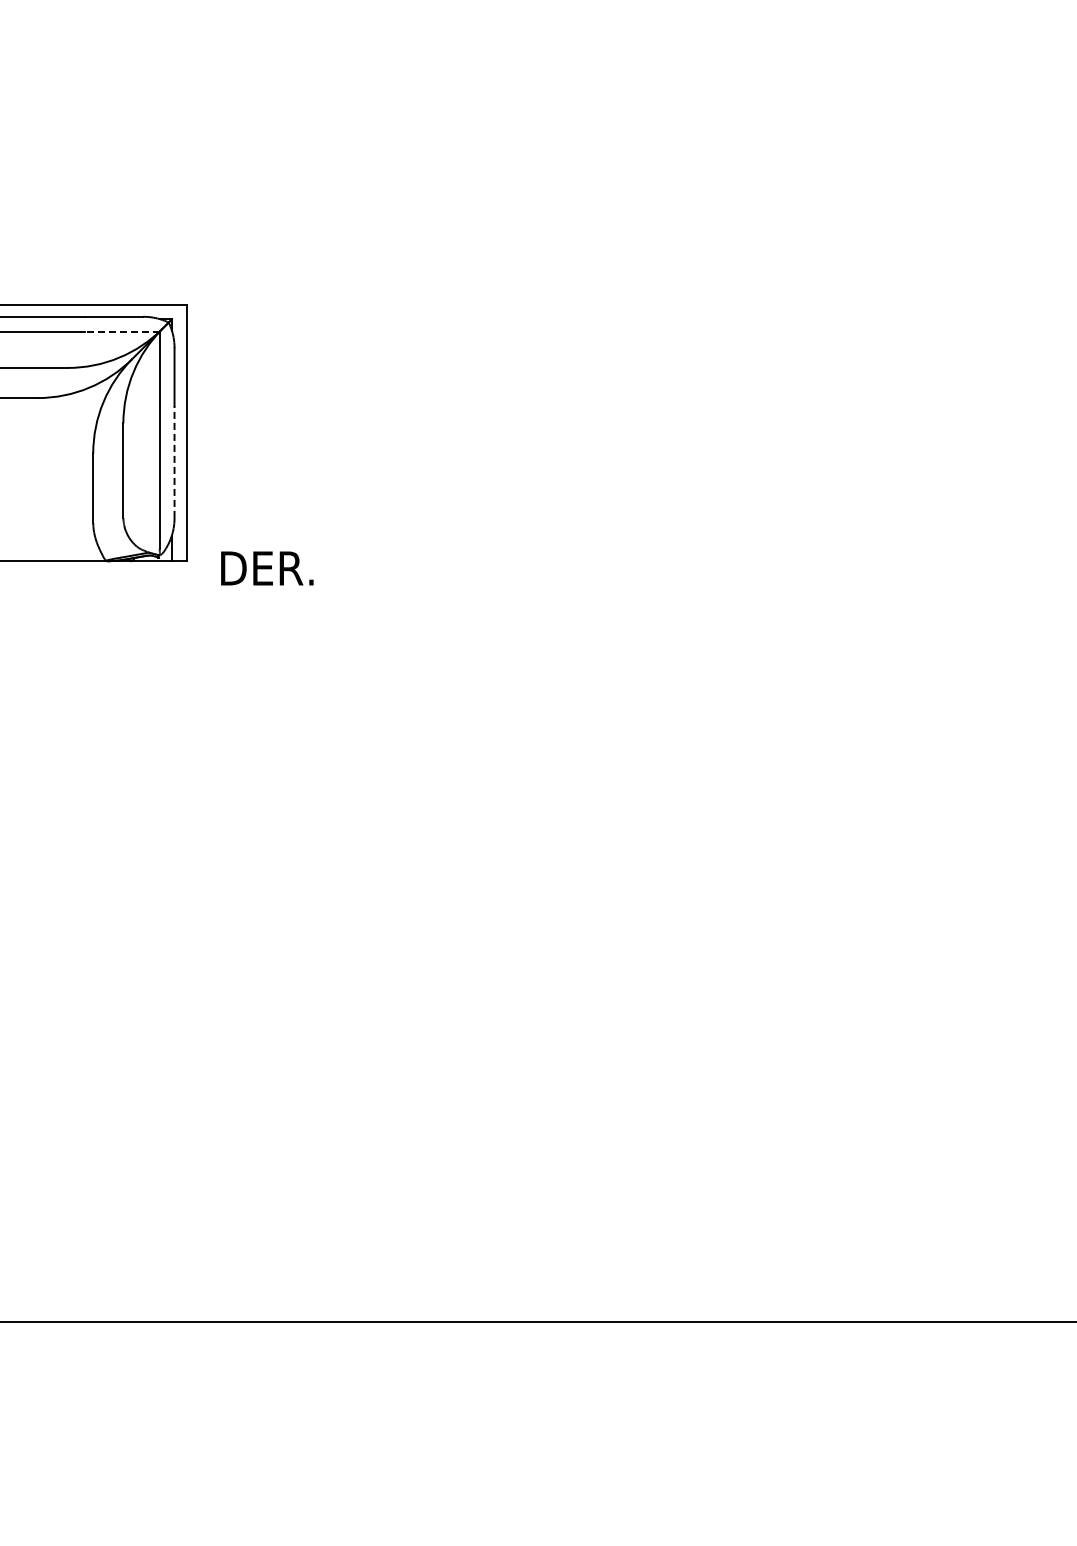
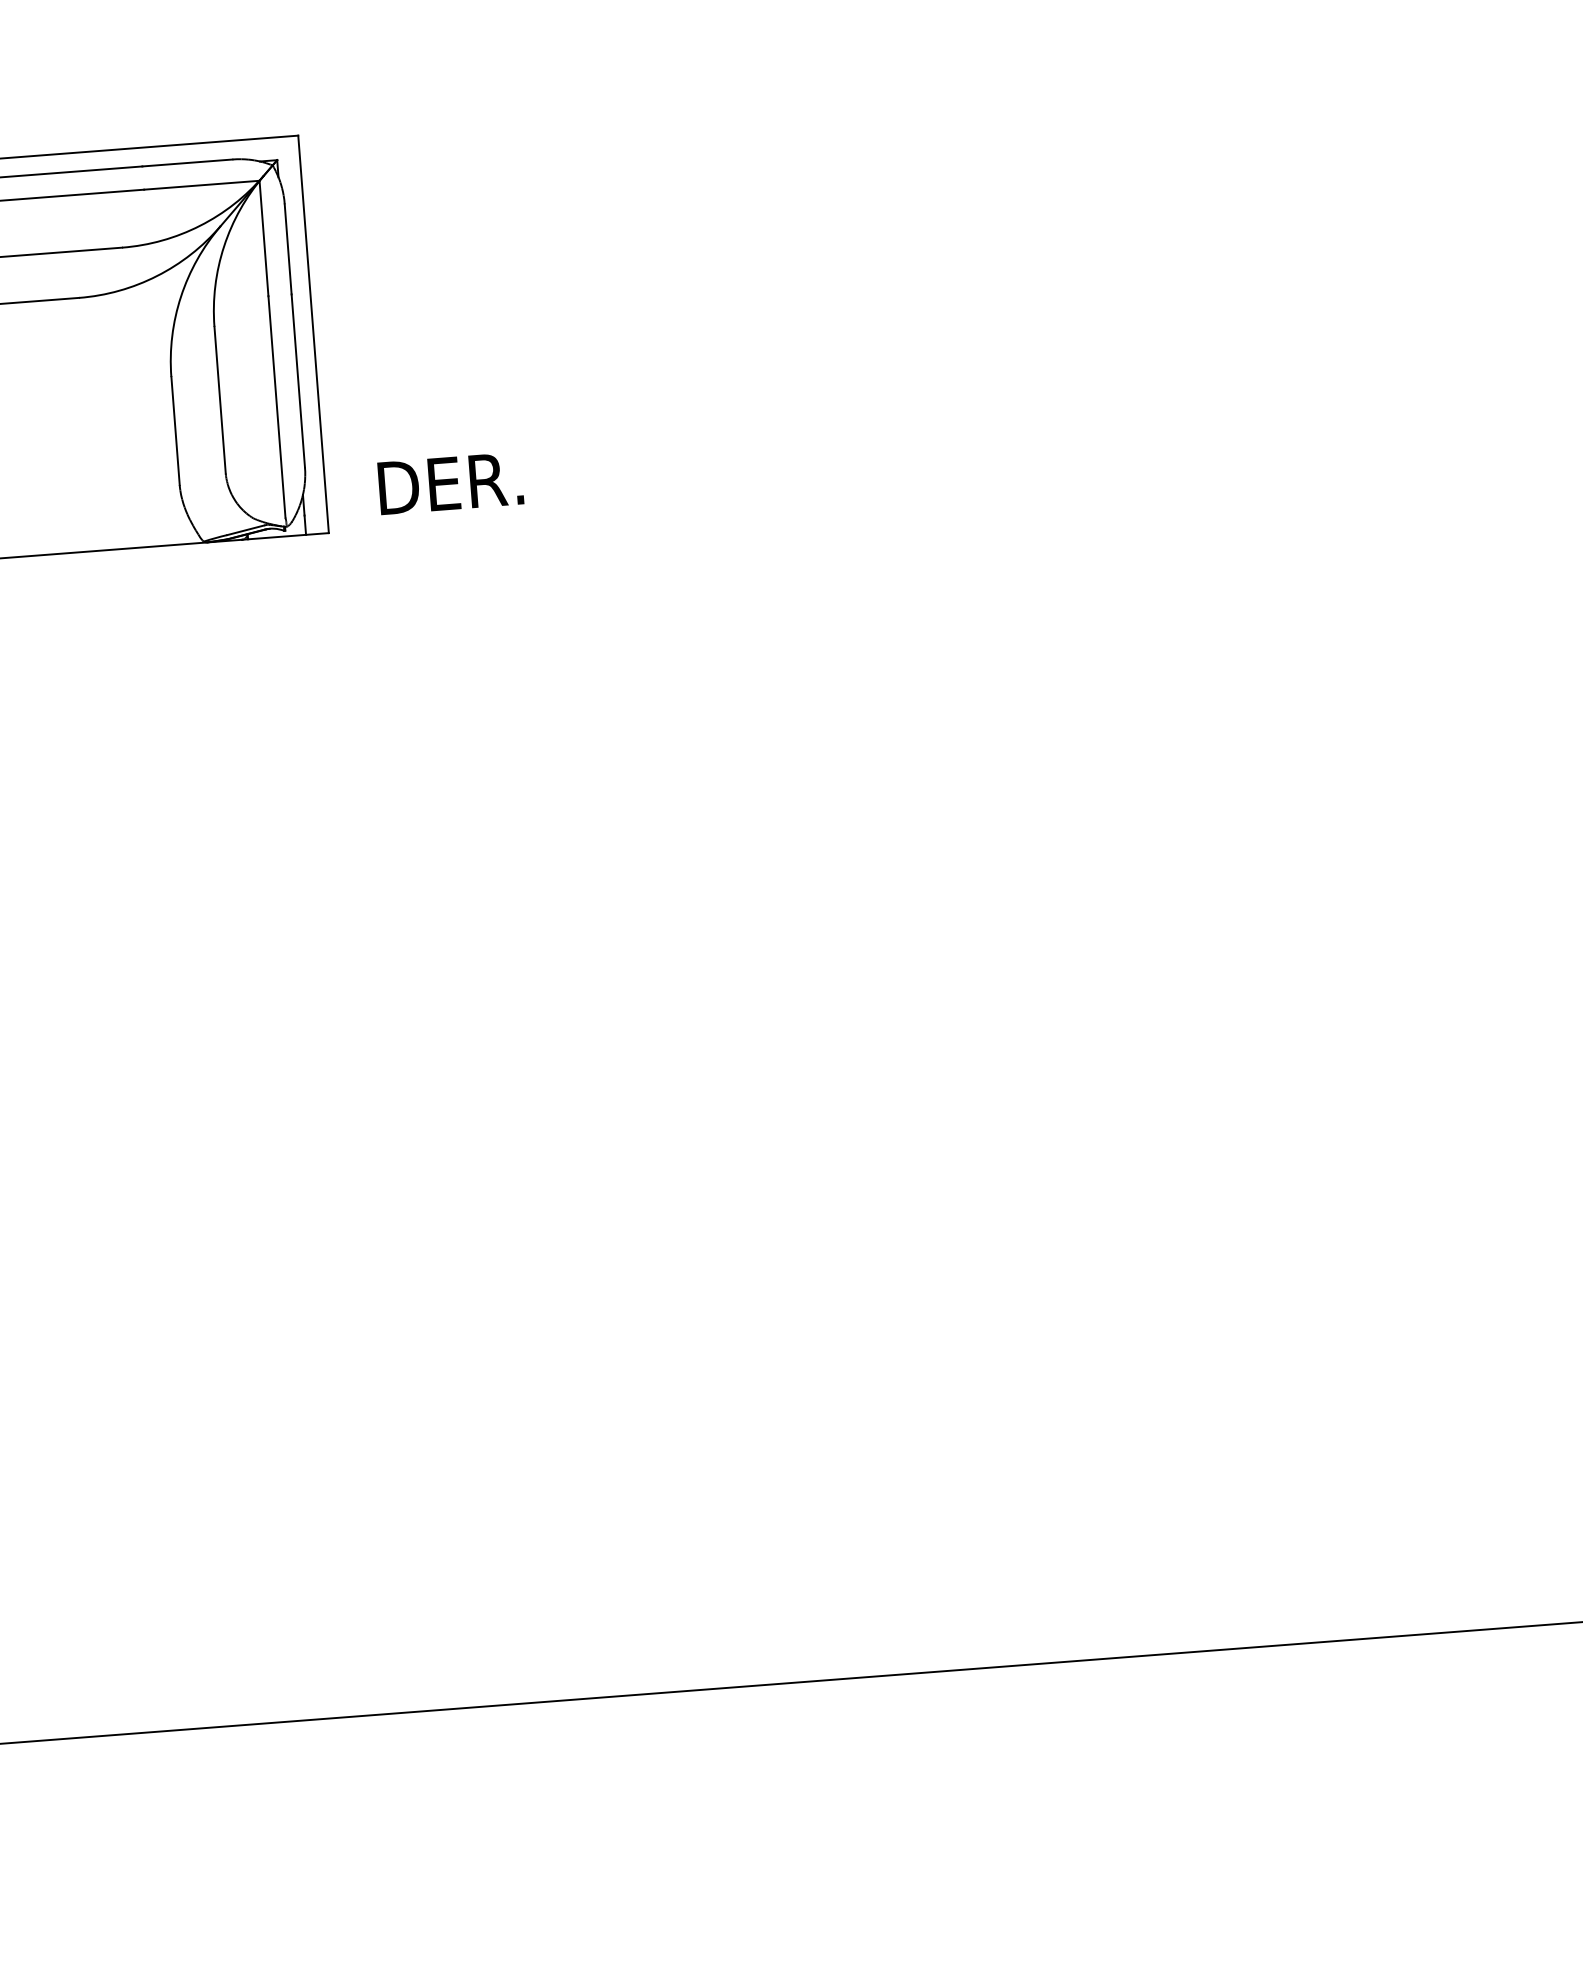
line: (121, 331) -> (200, 184), dashed -> solid
line: (174, 462) -> (298, 381), dashed -> solid
text: (267, 568) -> (451, 483), moved

